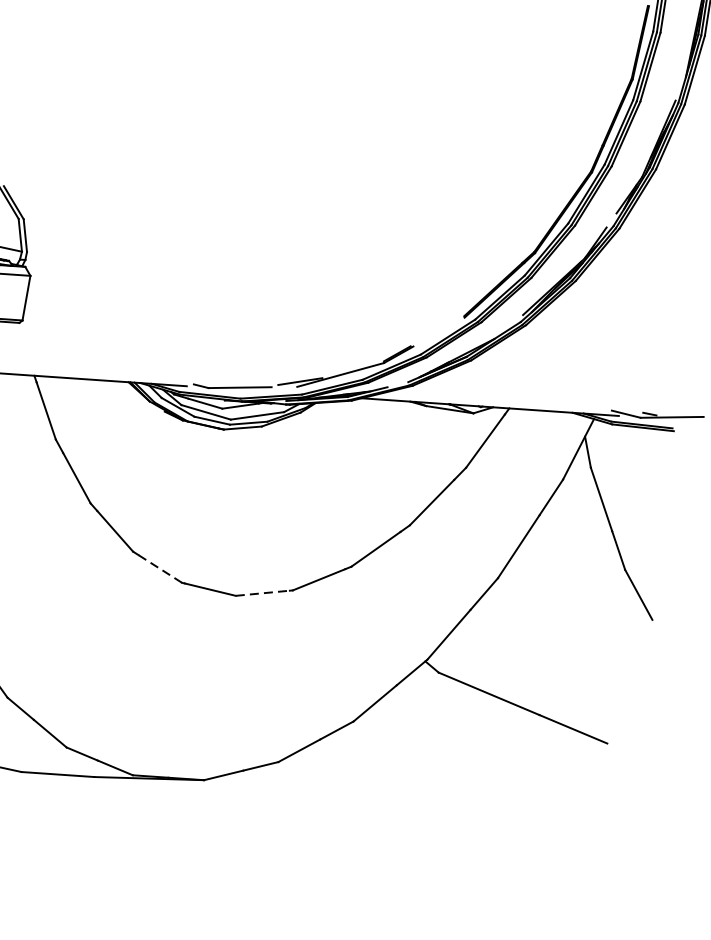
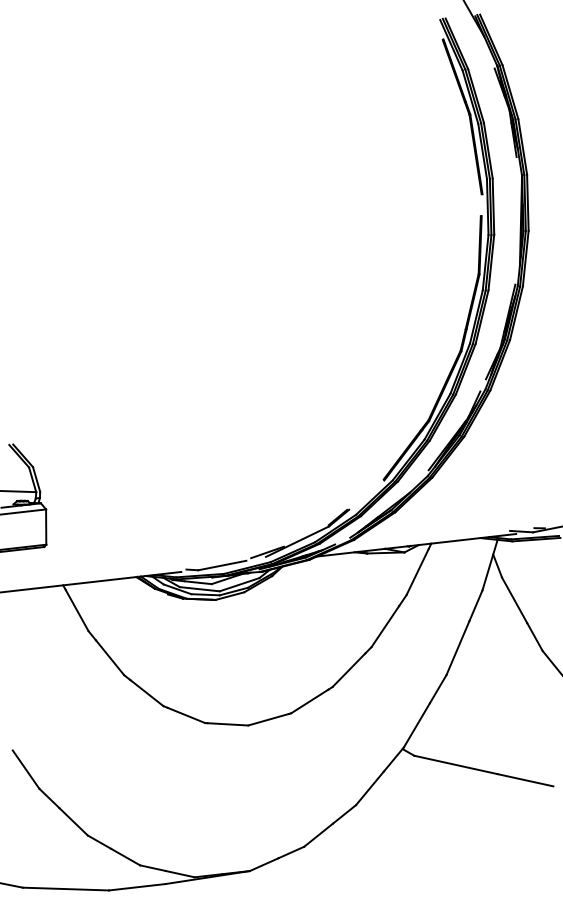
line: (160, 568) -> (186, 715), dashed -> solid
line: (264, 593) -> (269, 719), dashed -> solid

